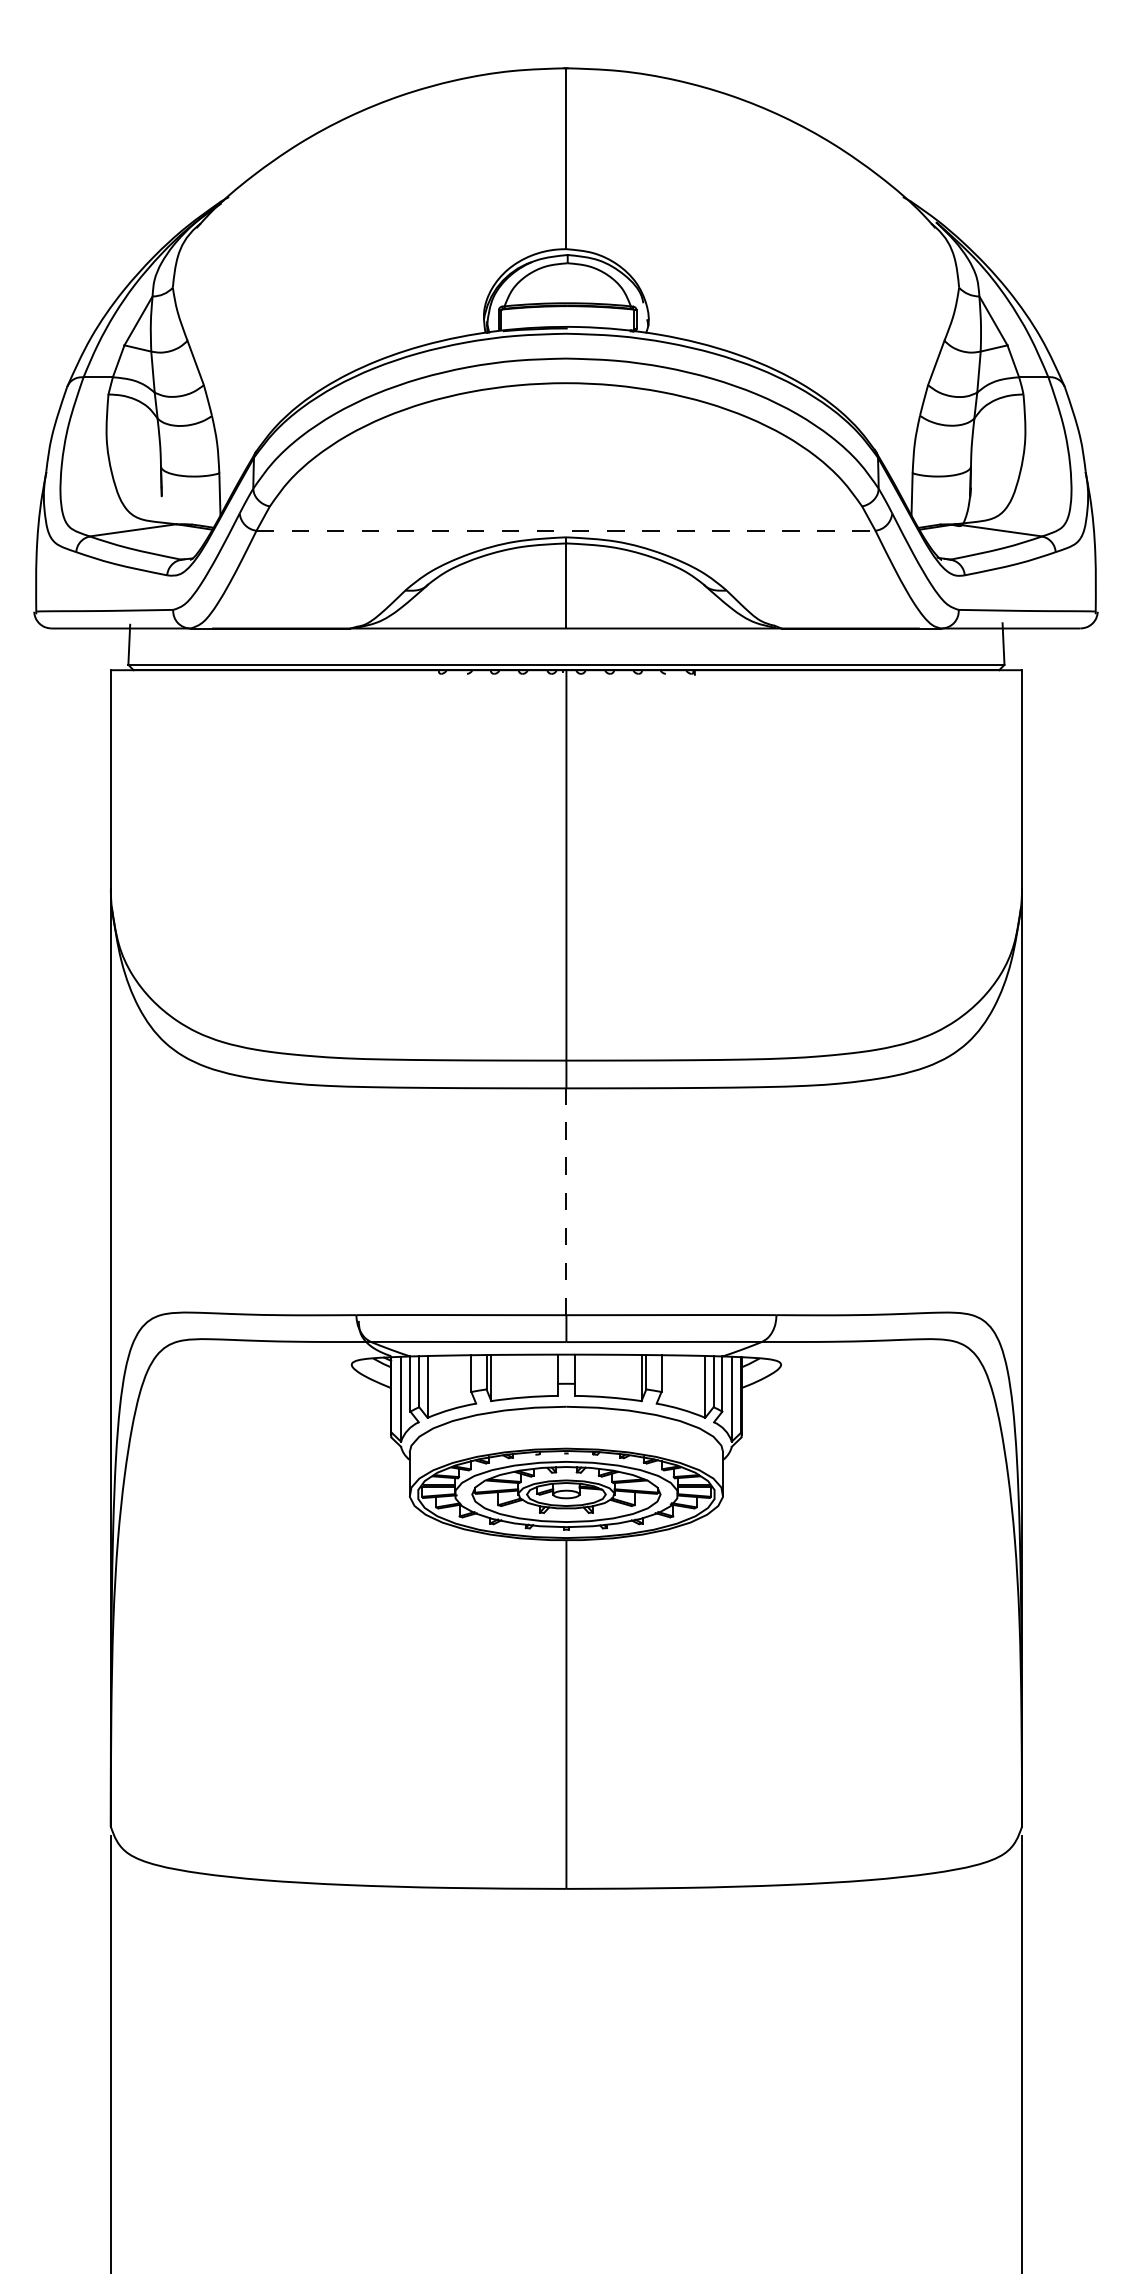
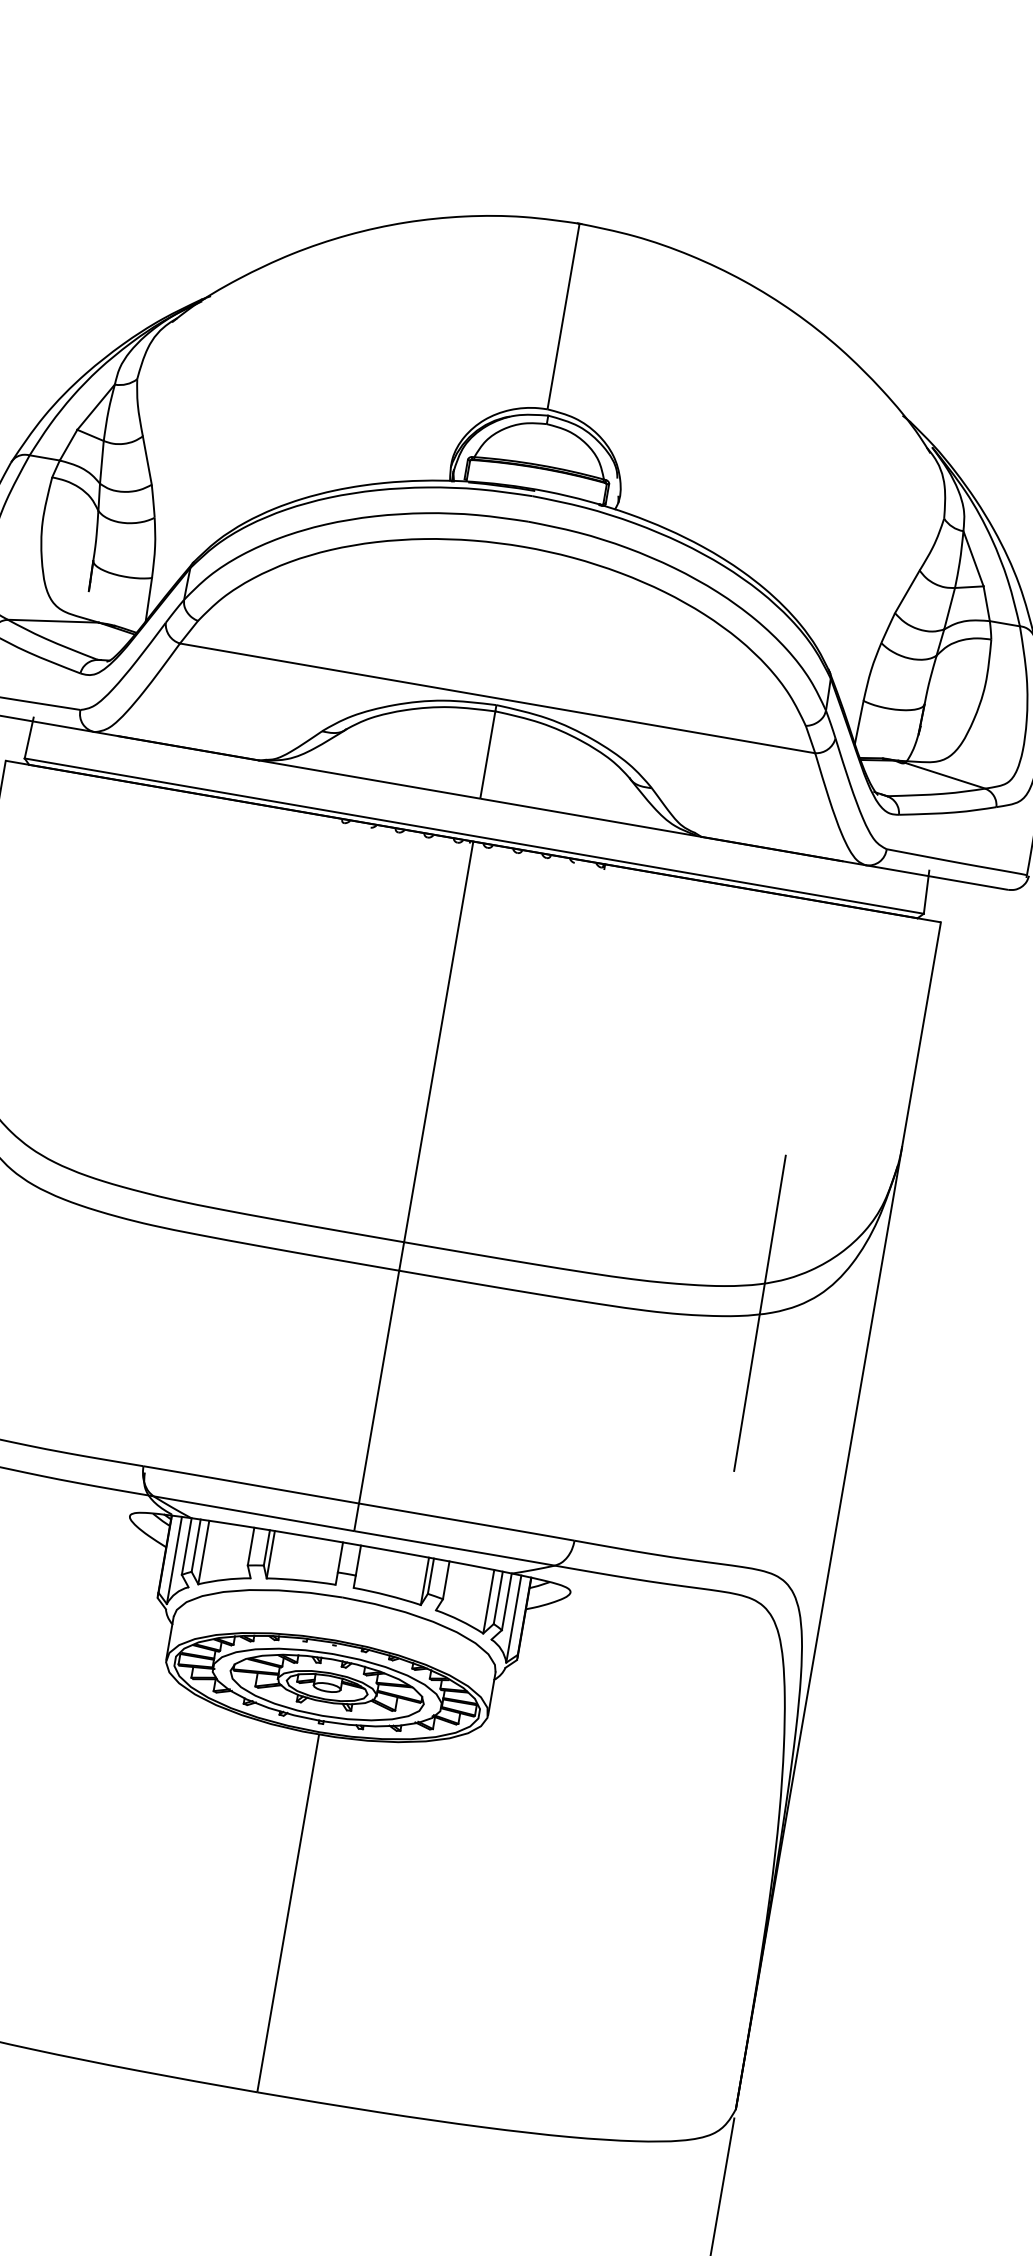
line: (566, 530) -> (498, 698), dashed -> solid
line: (914, 1069) -> (759, 1313), added
line: (566, 1201) -> (379, 1386), dashed -> solid

